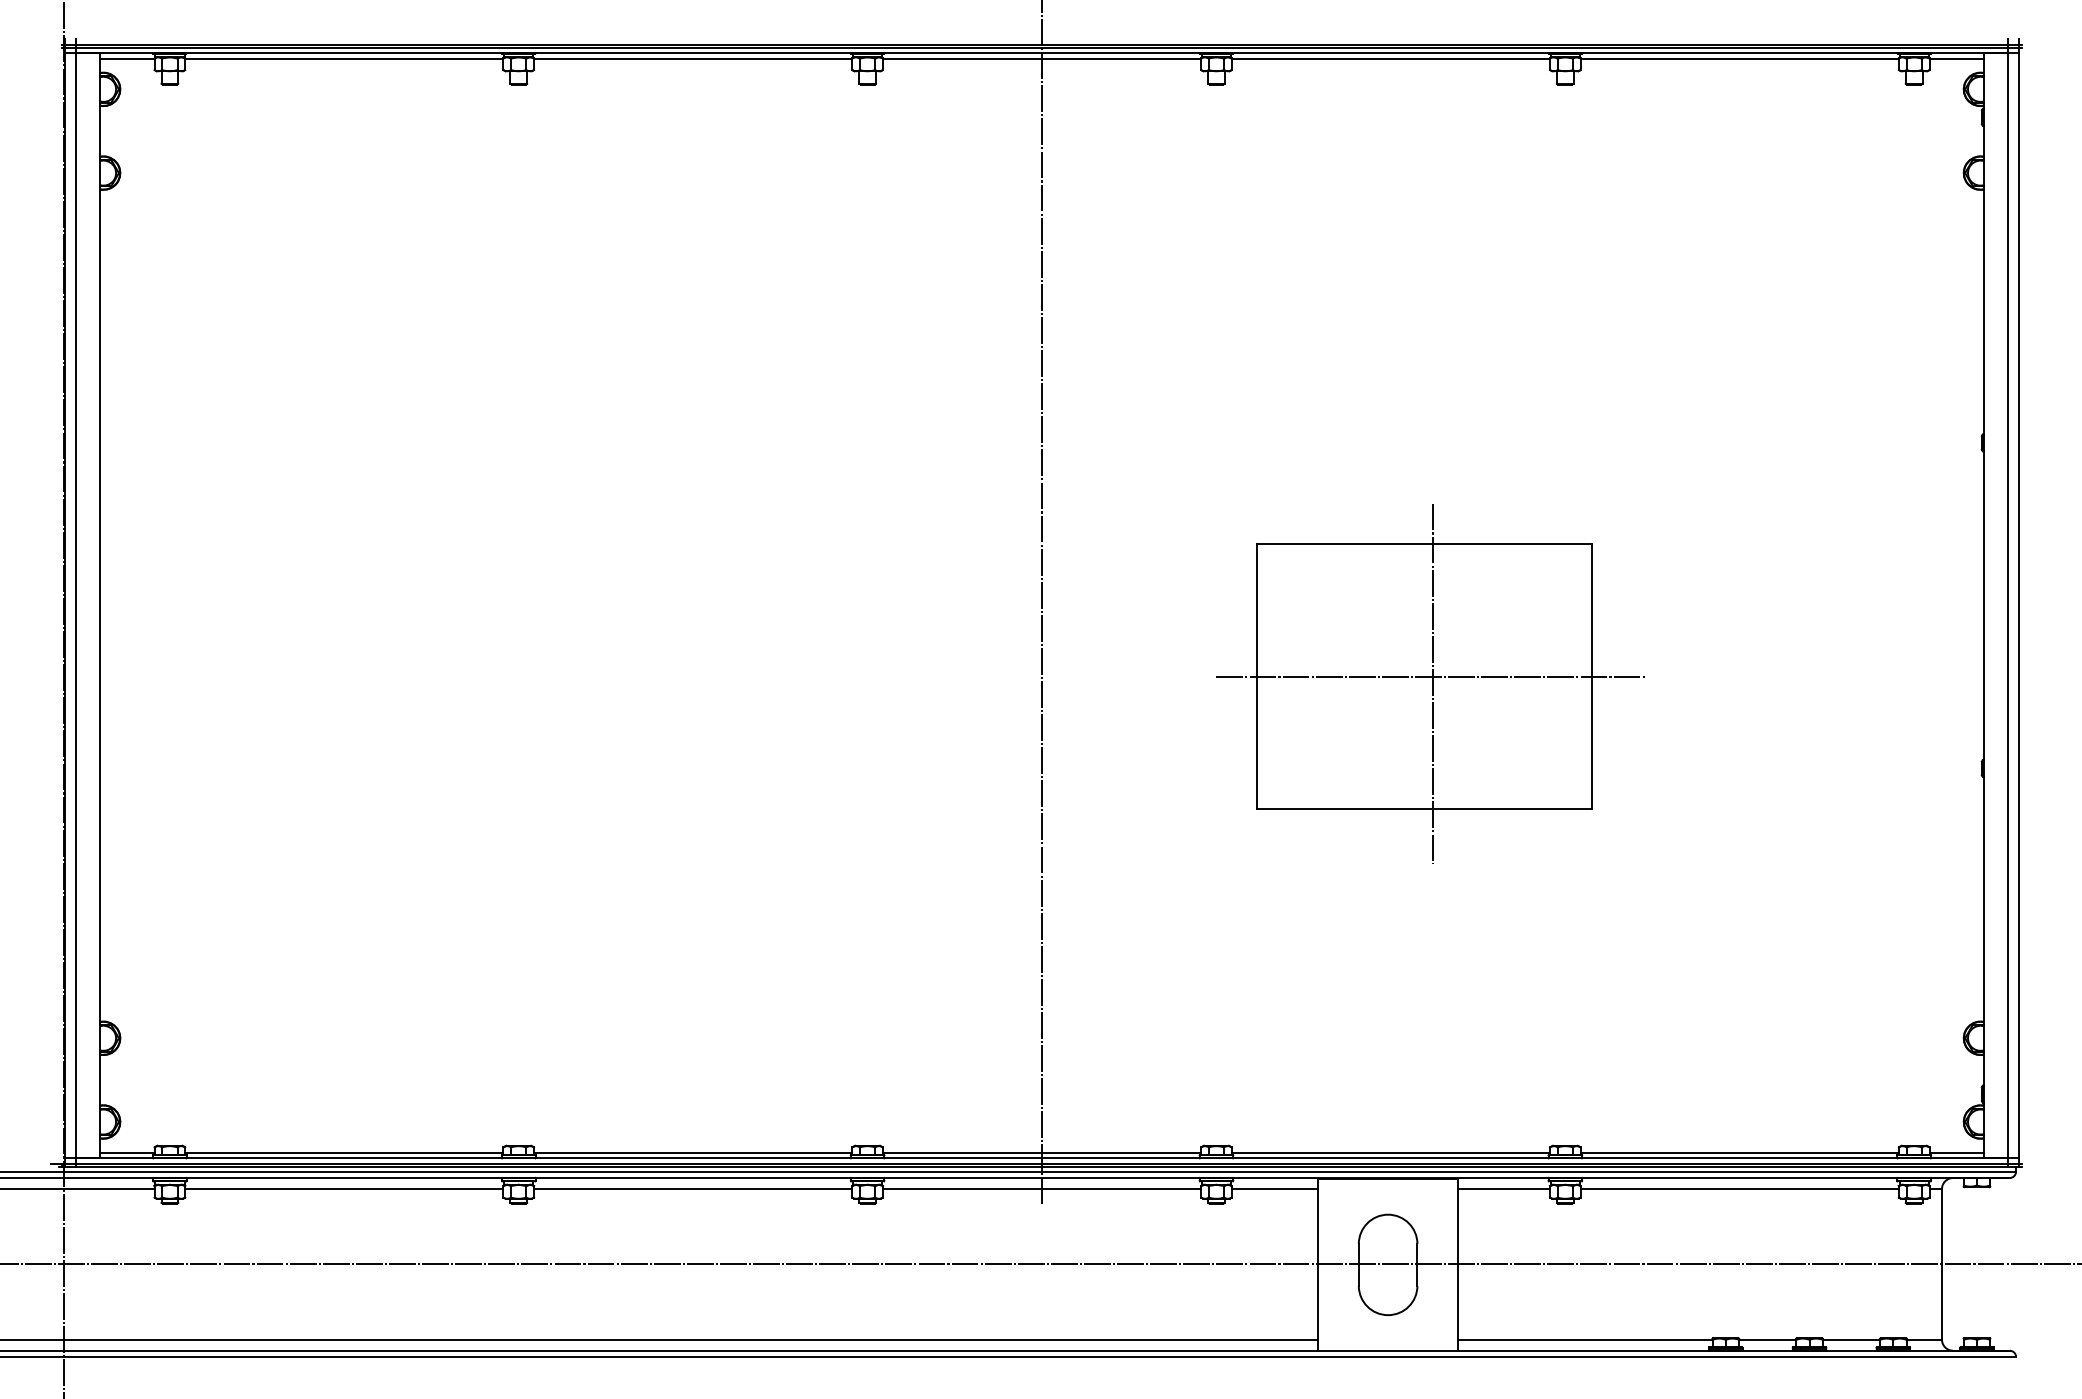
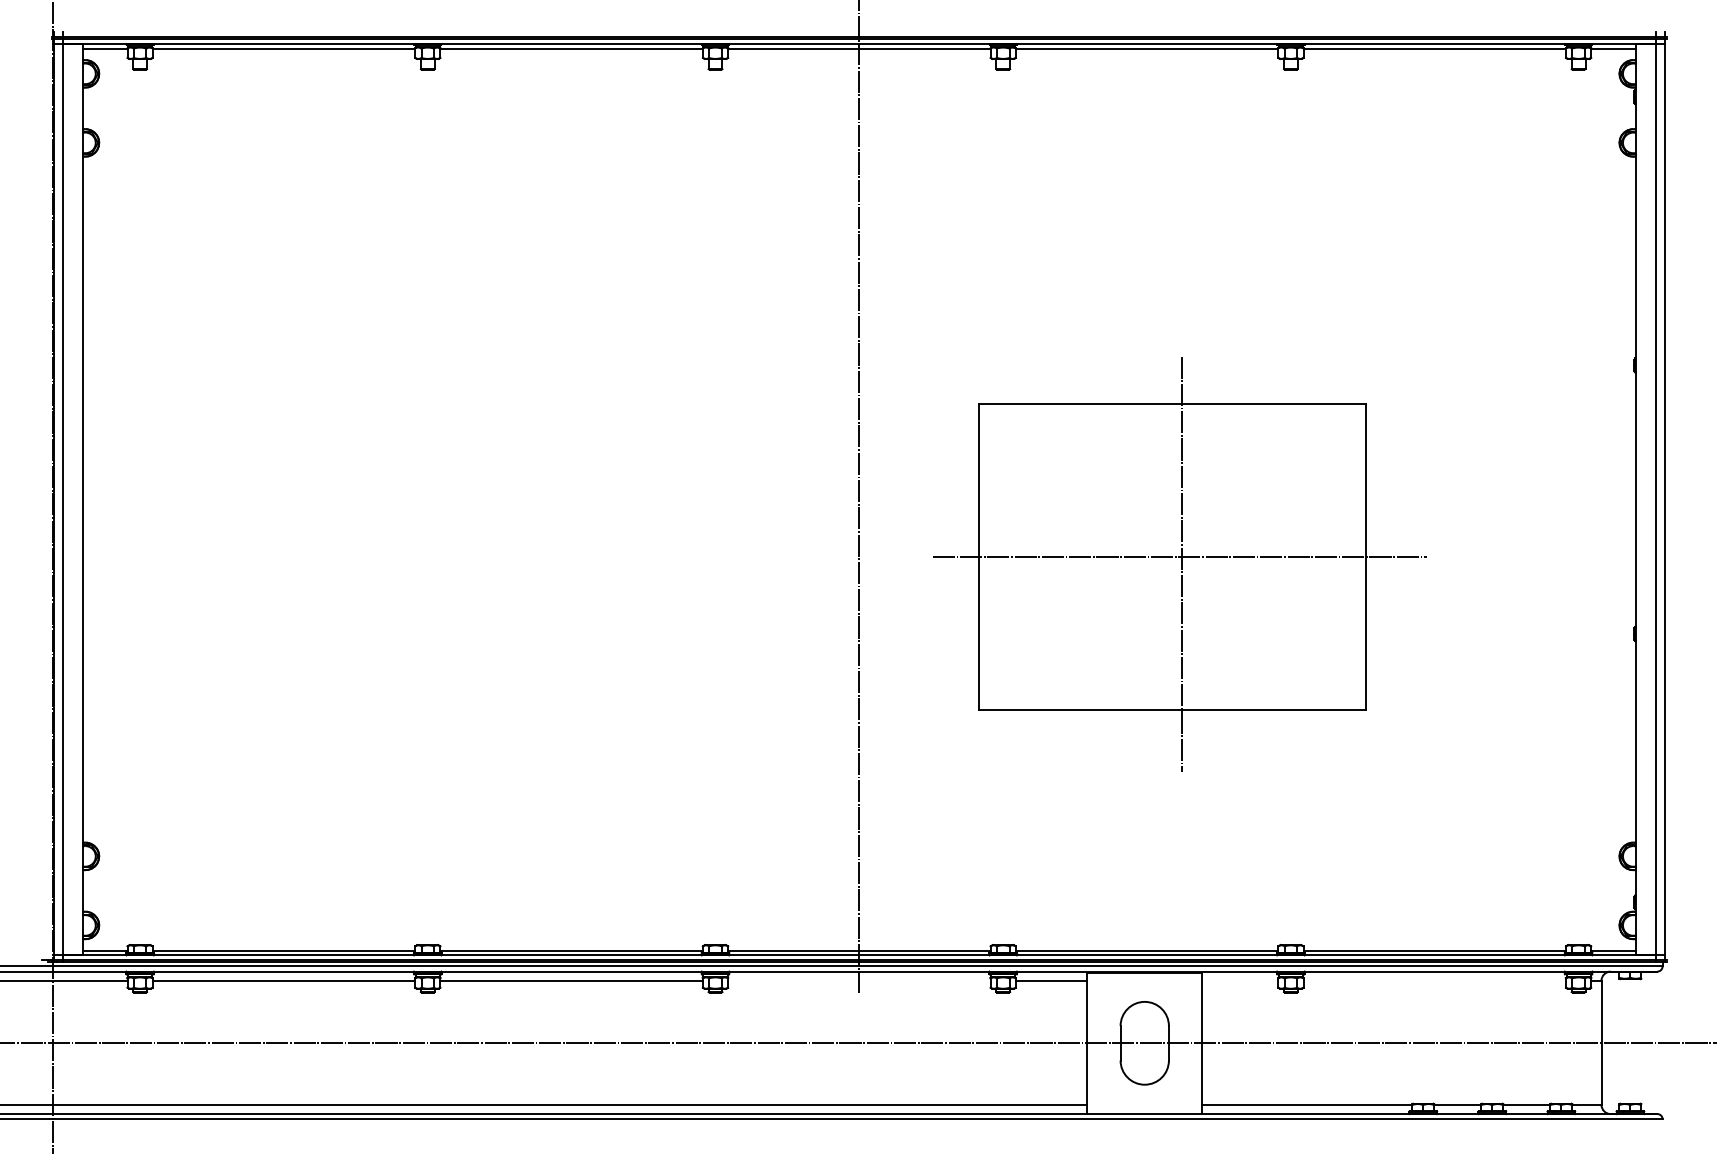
part: (1430, 681) -> (1179, 562), size x1.4
line: (1042, 1188) -> (859, 980), removed
line: (1504, 1188) -> (1240, 980), removed
line: (1739, 1188) -> (1434, 980), removed

